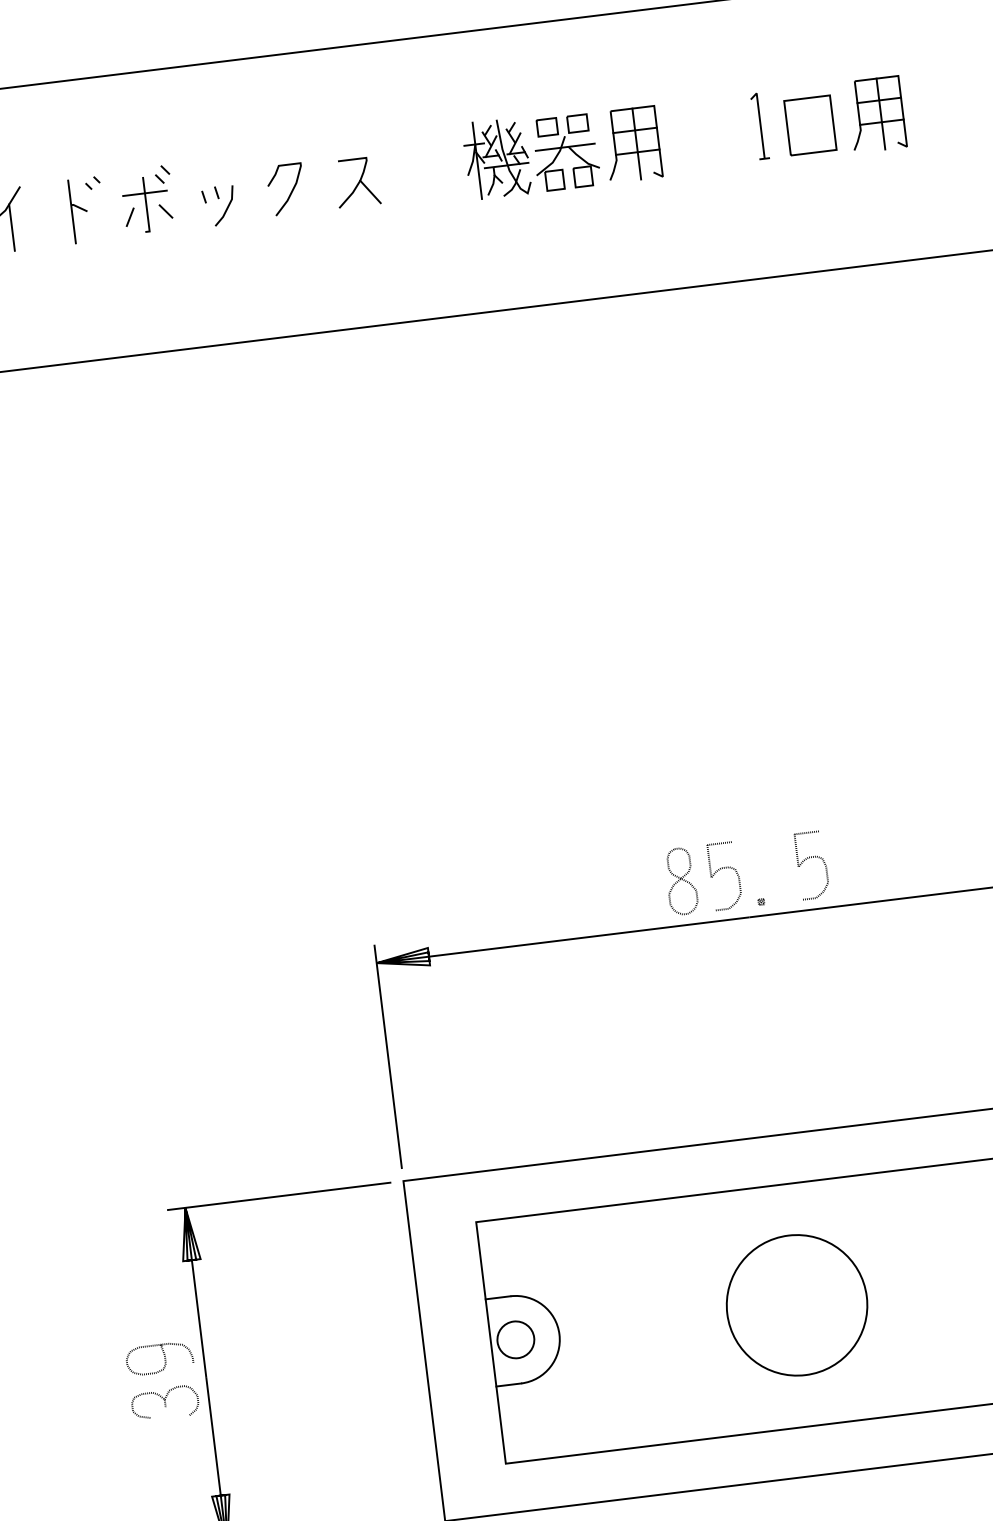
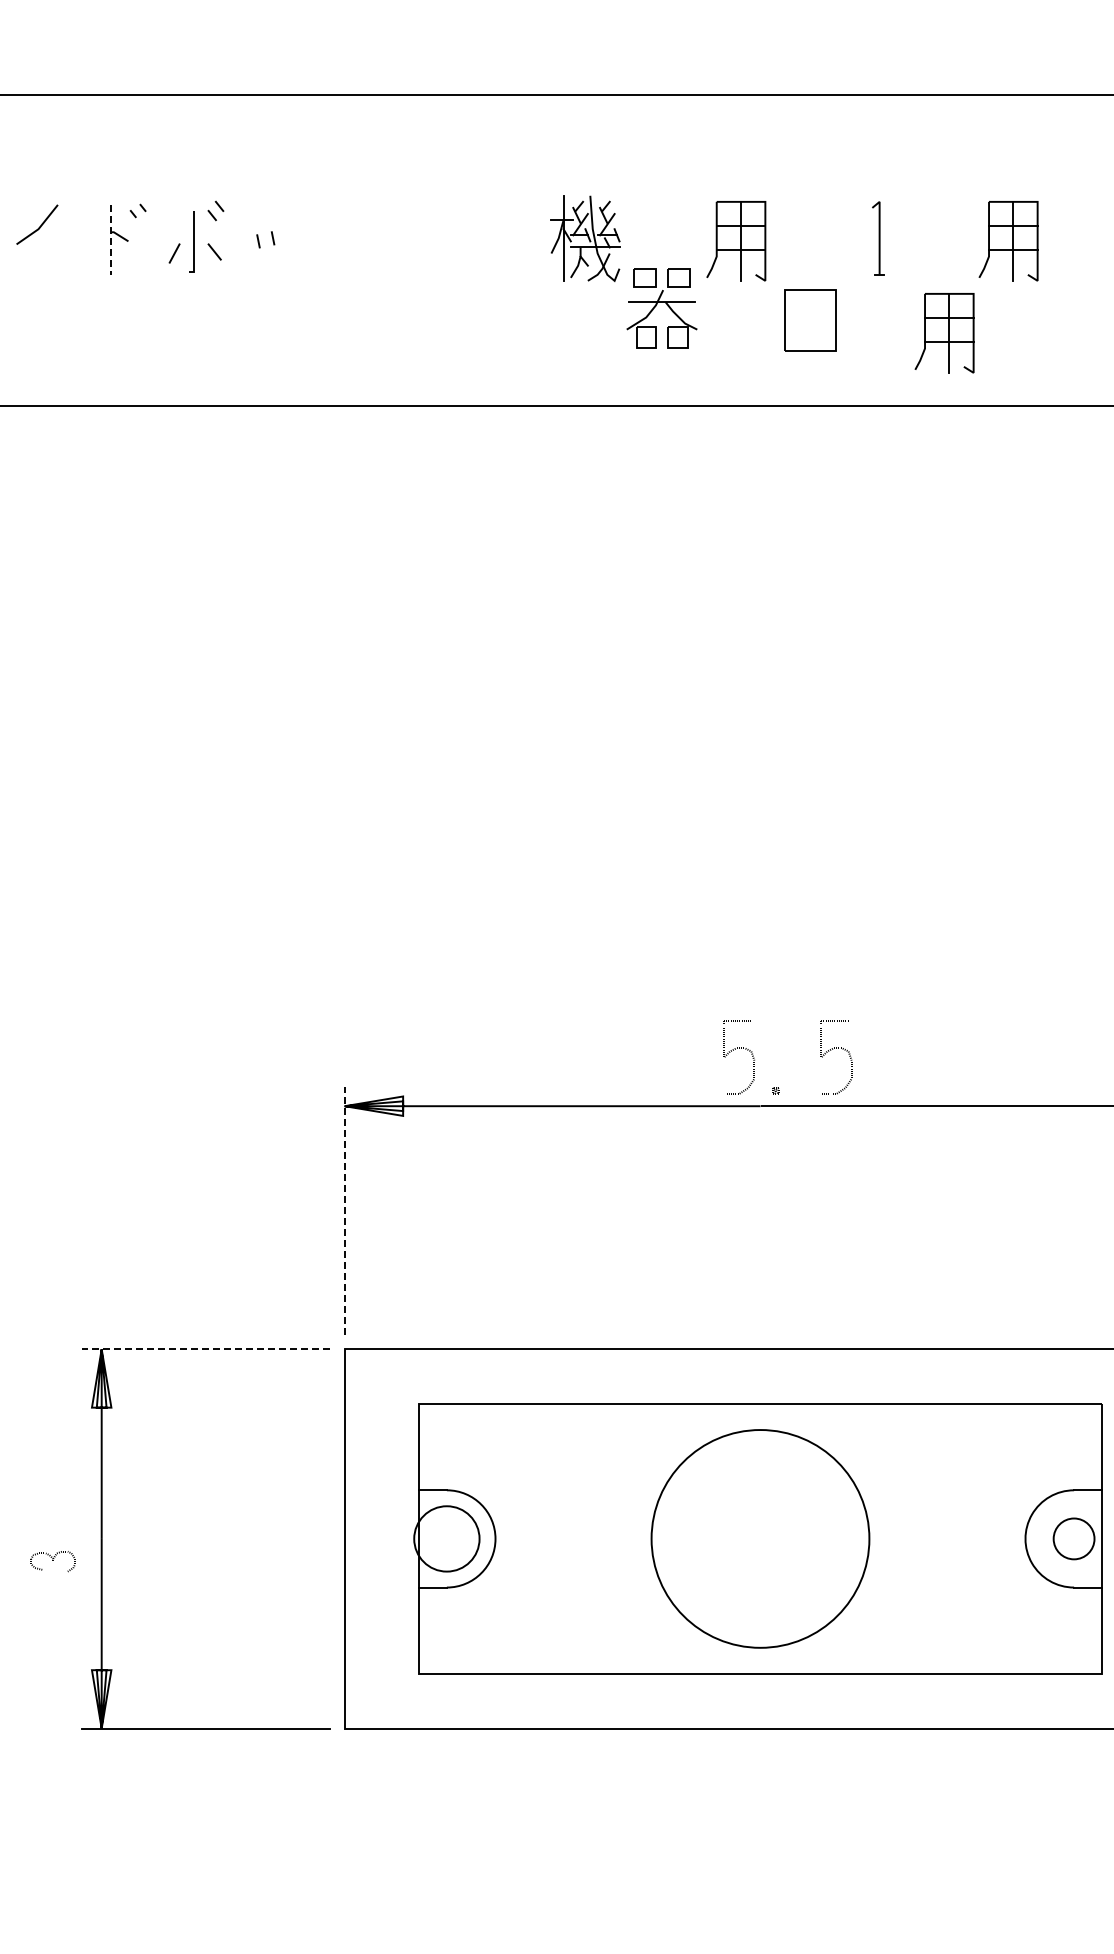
part: (810, 125) -> (810, 320), moved
part: (565, 152) -> (661, 308), moved
part: (356, 182) -> (428, 245), removed
line: (144, 193) -> (193, 229), removed
curve: (290, 193) -> (353, 248), removed
part: (829, 204) -> (944, 333), added
line: (227, 207) -> (282, 255), removed
line: (72, 211) -> (111, 239), solid -> dashed
line: (12, 227) -> (43, 248), removed
part: (681, 881) -> (690, 1057), removed
line: (387, 1056) -> (344, 1210), solid -> dashed
line: (279, 1196) -> (206, 1349), solid -> dashed
circle: (797, 1304) -> (760, 1538), size x1.4
circle: (515, 1339) -> (446, 1538), size x1.6
curve: (164, 1358) -> (58, 1511), removed
part: (165, 1403) -> (53, 1561), size x0.6

